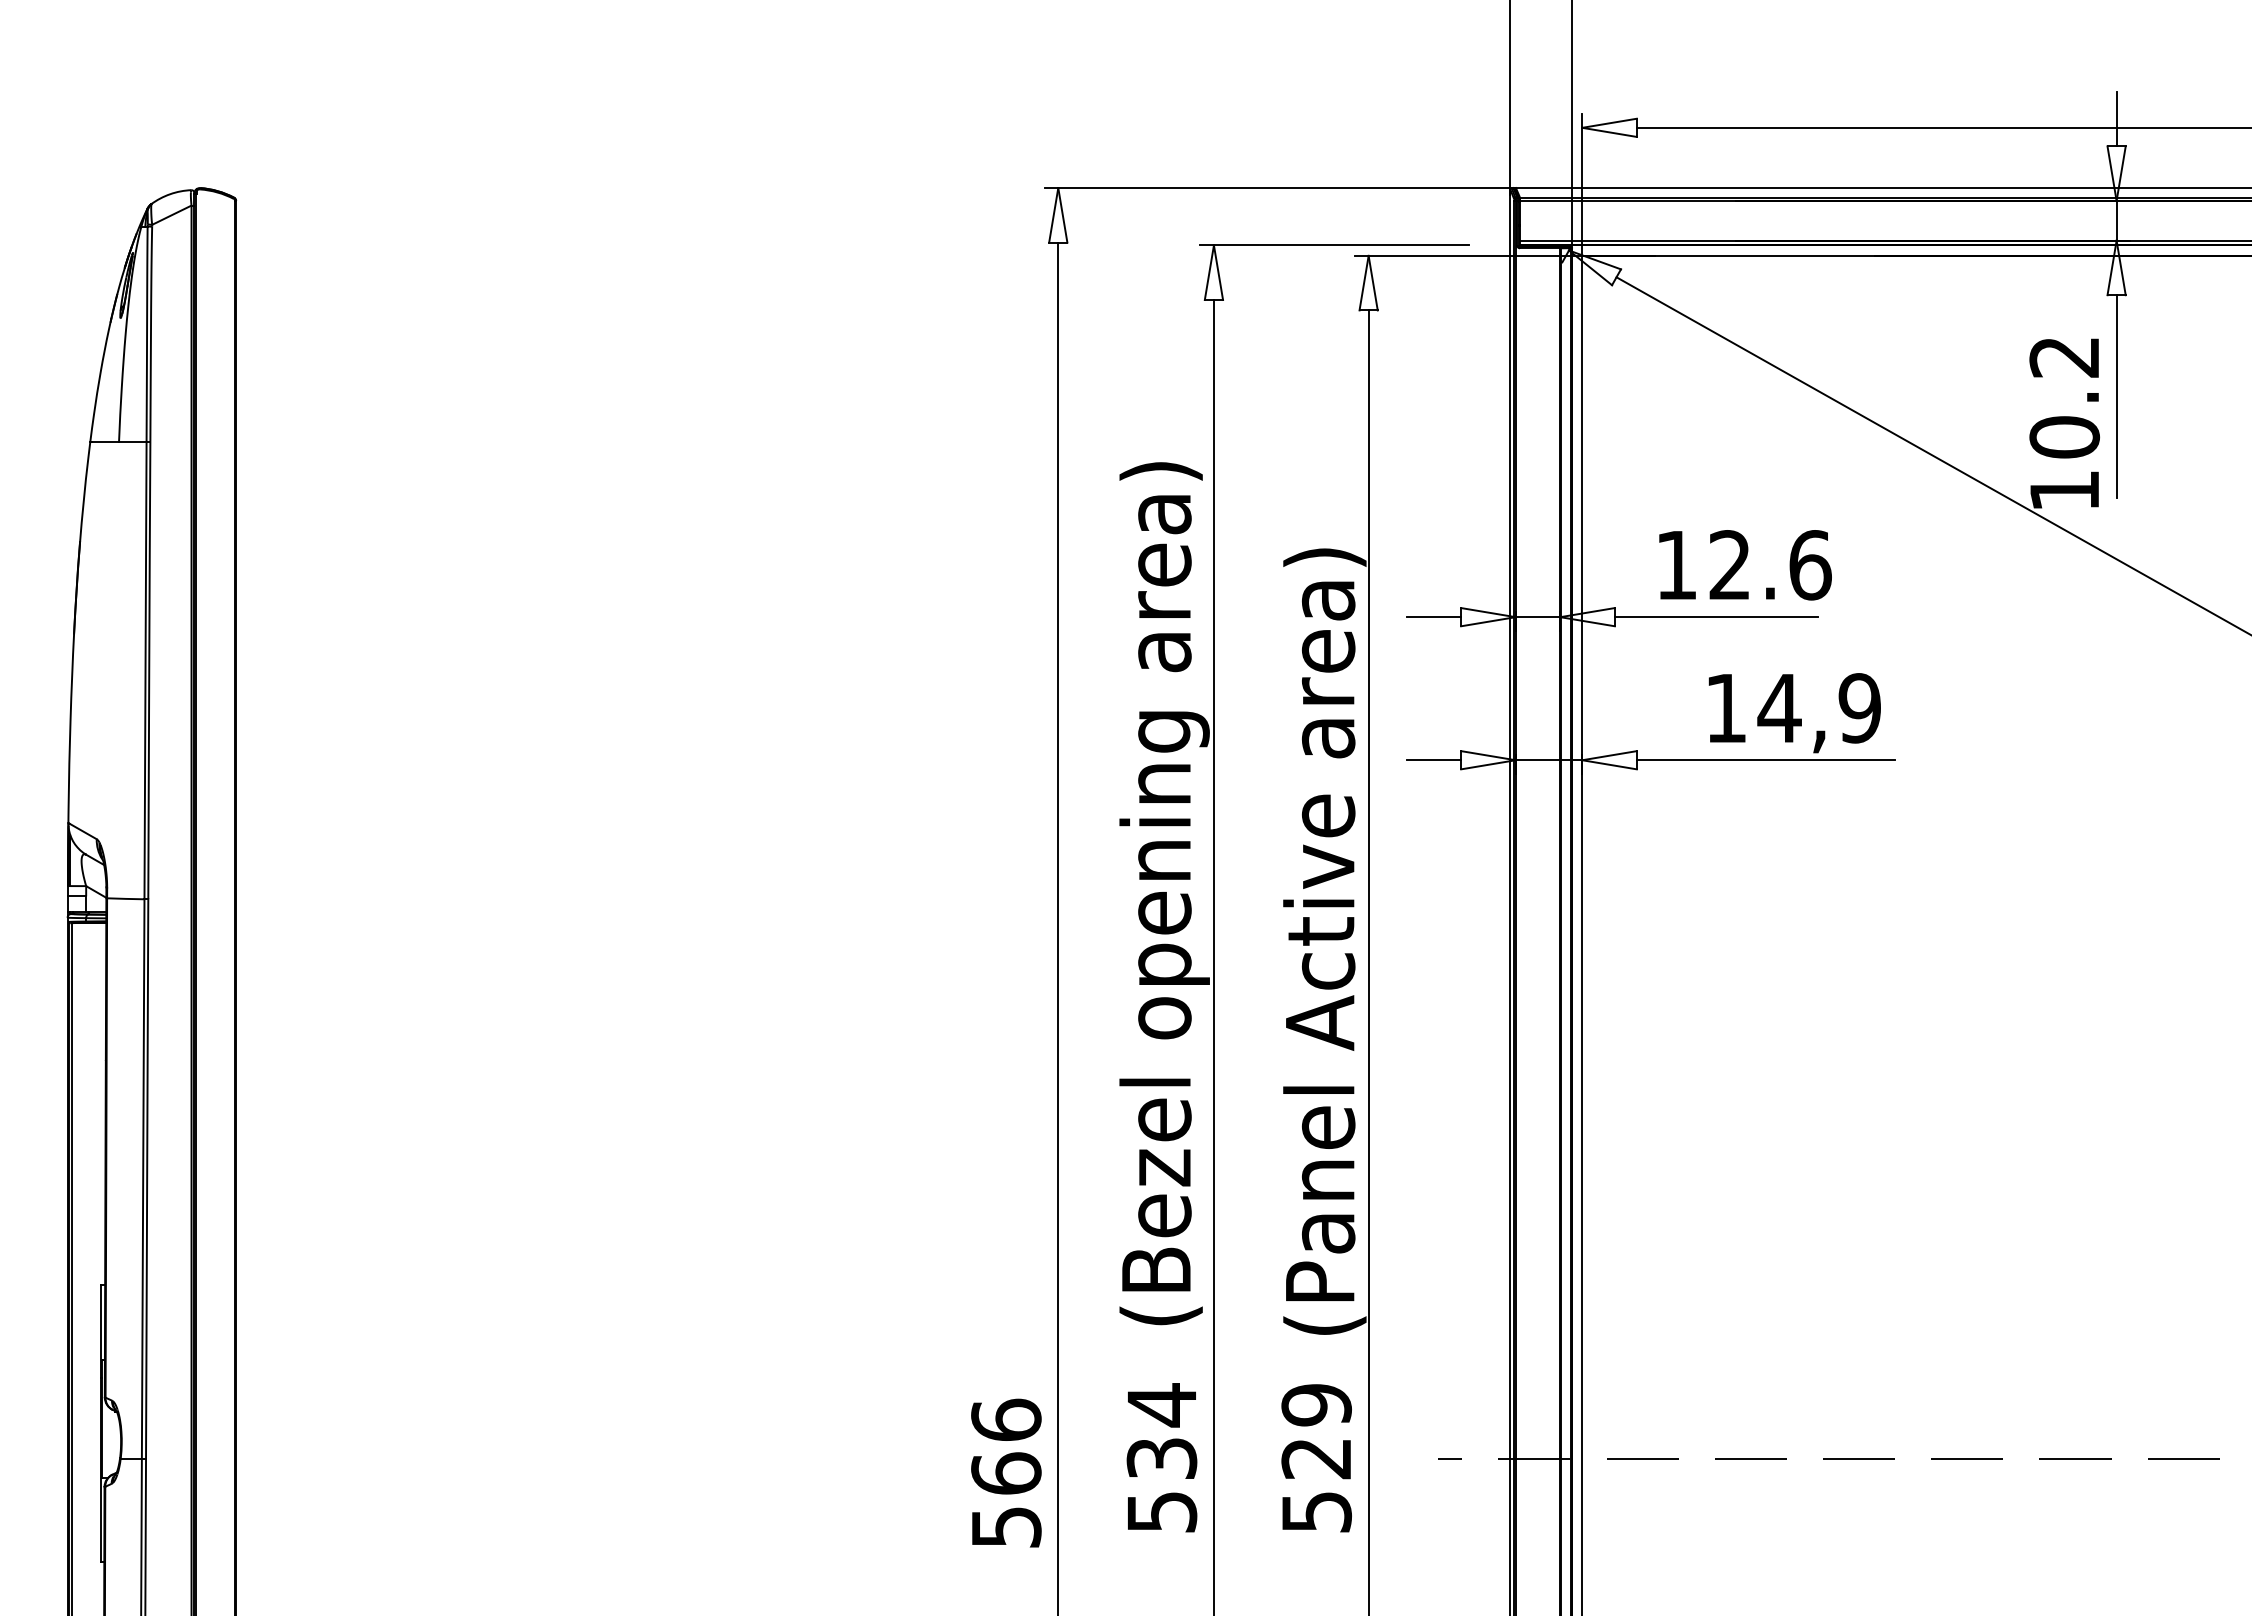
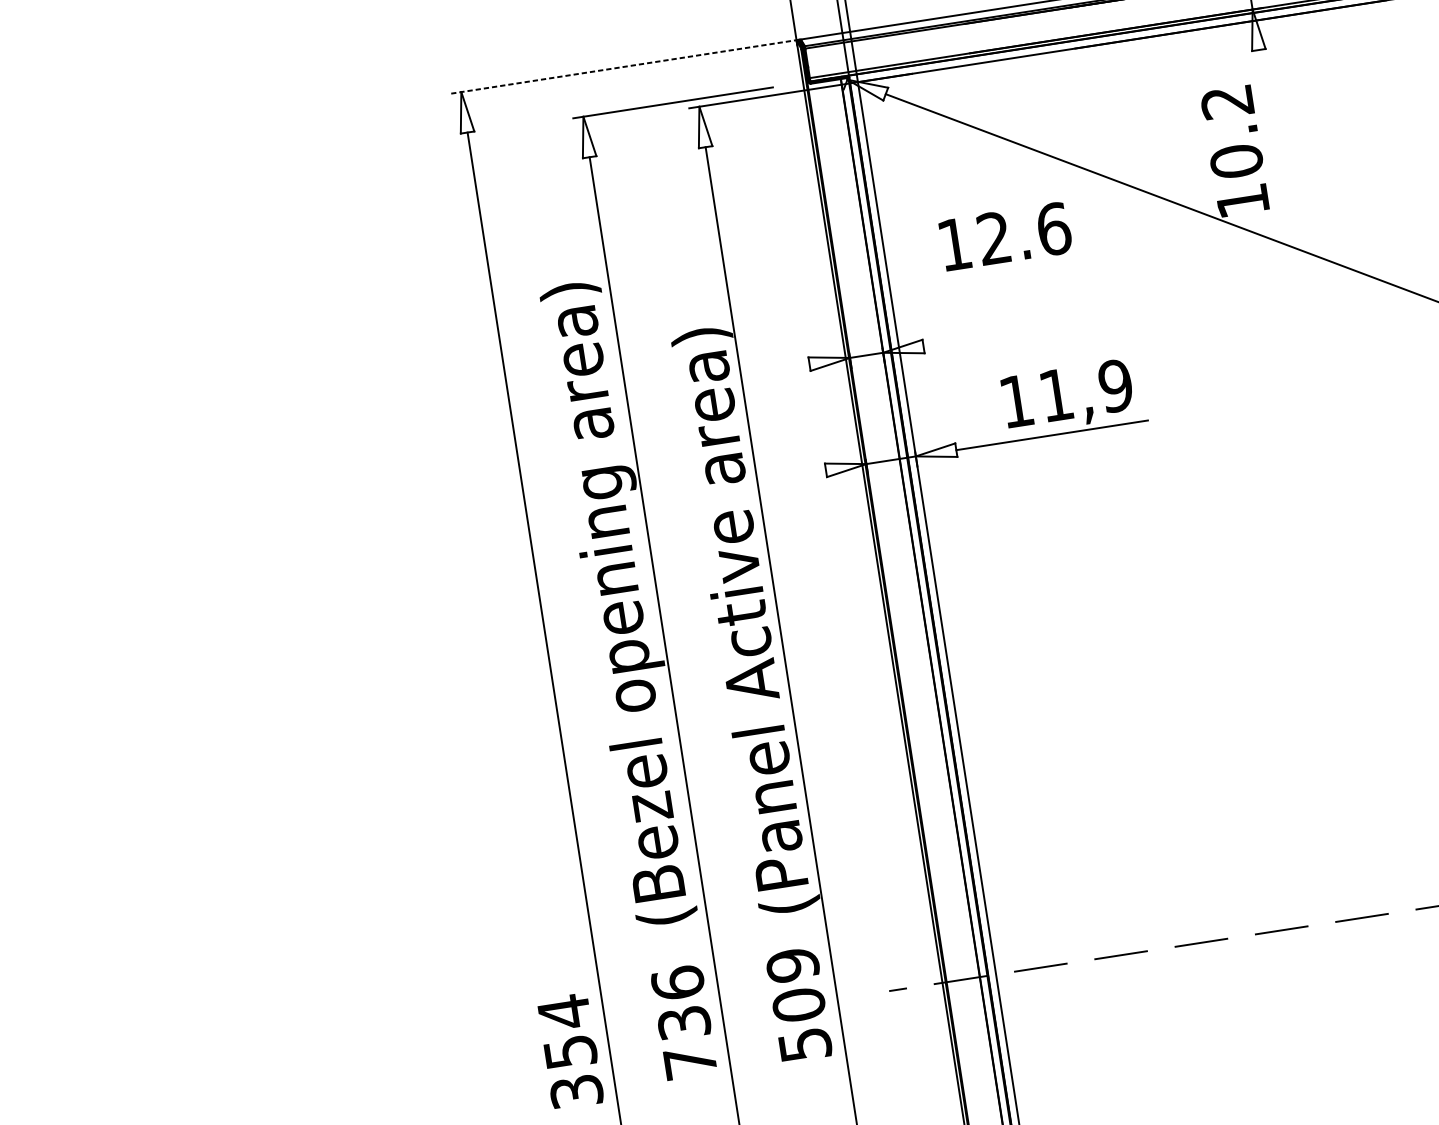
line: (1278, 188) -> (624, 67), solid -> dashed
line: (2116, 396) -> (1270, 125), removed
text: (1745, 565) -> (1005, 236), moved
line: (1433, 617) -> (789, 367), removed
line: (1715, 617) -> (998, 335), removed
text: (1779, 708) -> (1056, 395), 14,9 -> 11,9
line: (1433, 760) -> (805, 473), removed
text: (1161, 1457) -> (683, 1022), 534 -> 736
text: (1316, 1458) -> (798, 1005), 529 -> 509
text: (1006, 1472) -> (570, 1051), 566 -> 354

